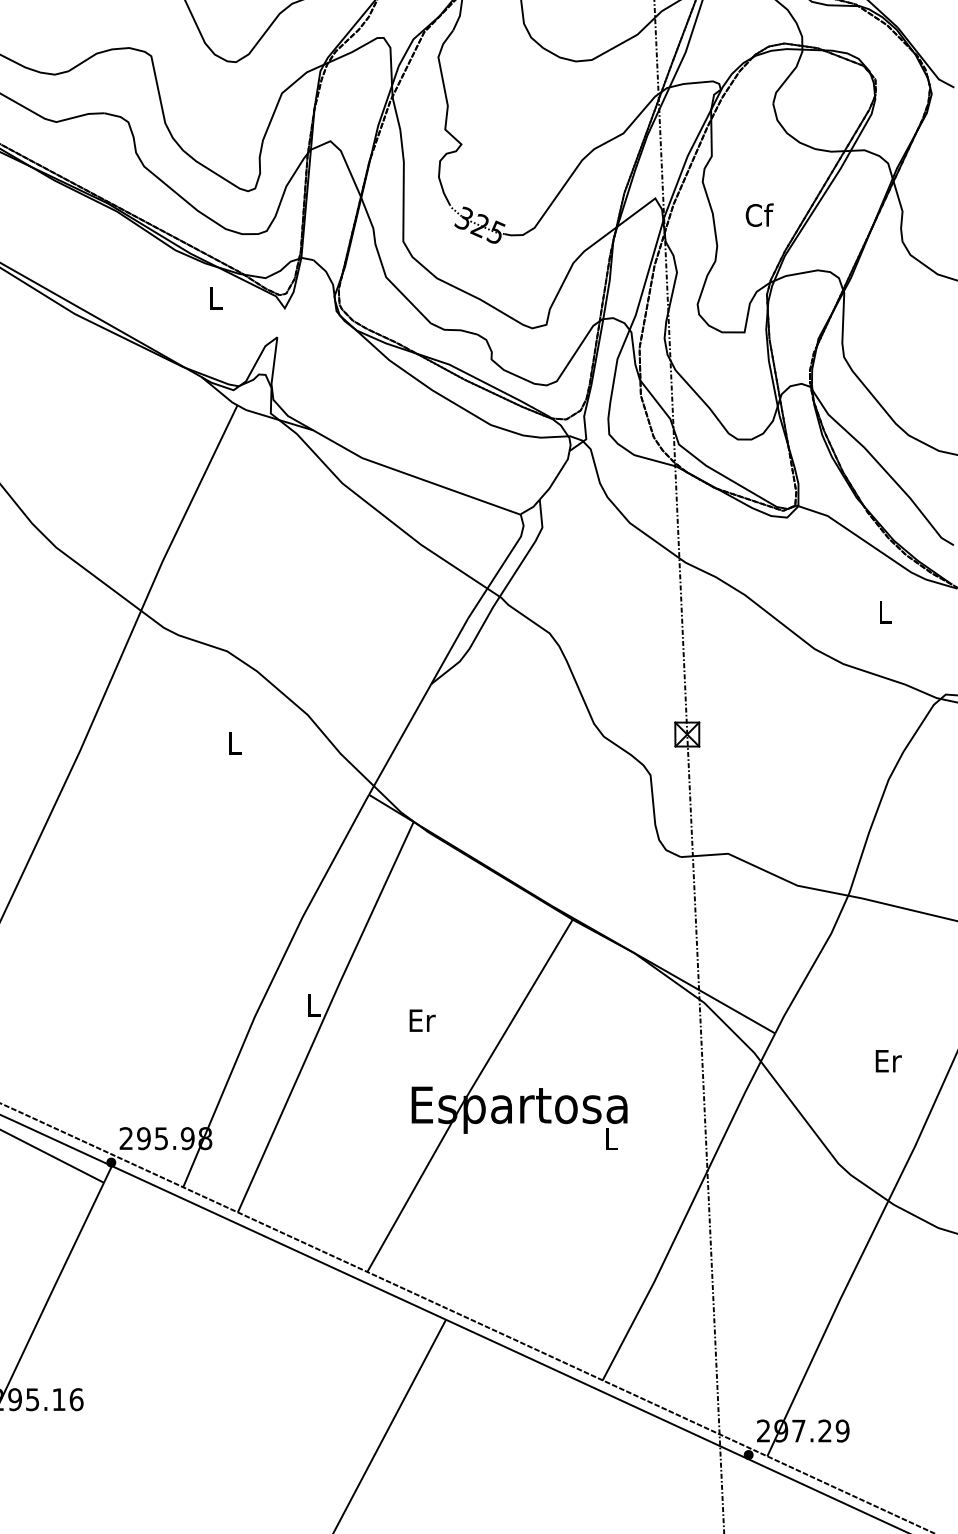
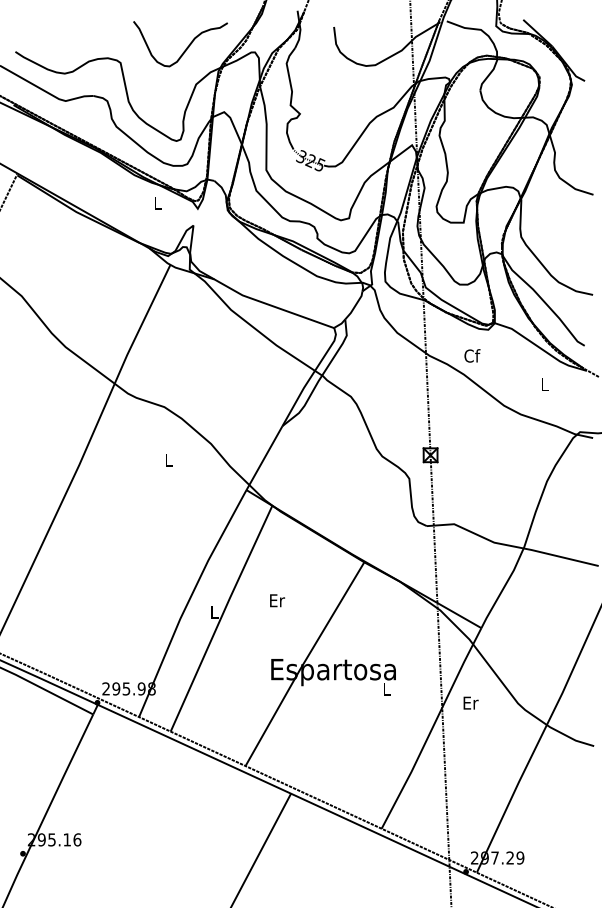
text: (759, 214) -> (472, 355), moved
text: (422, 1020) -> (277, 600), moved
text: (887, 1060) -> (470, 702), moved

